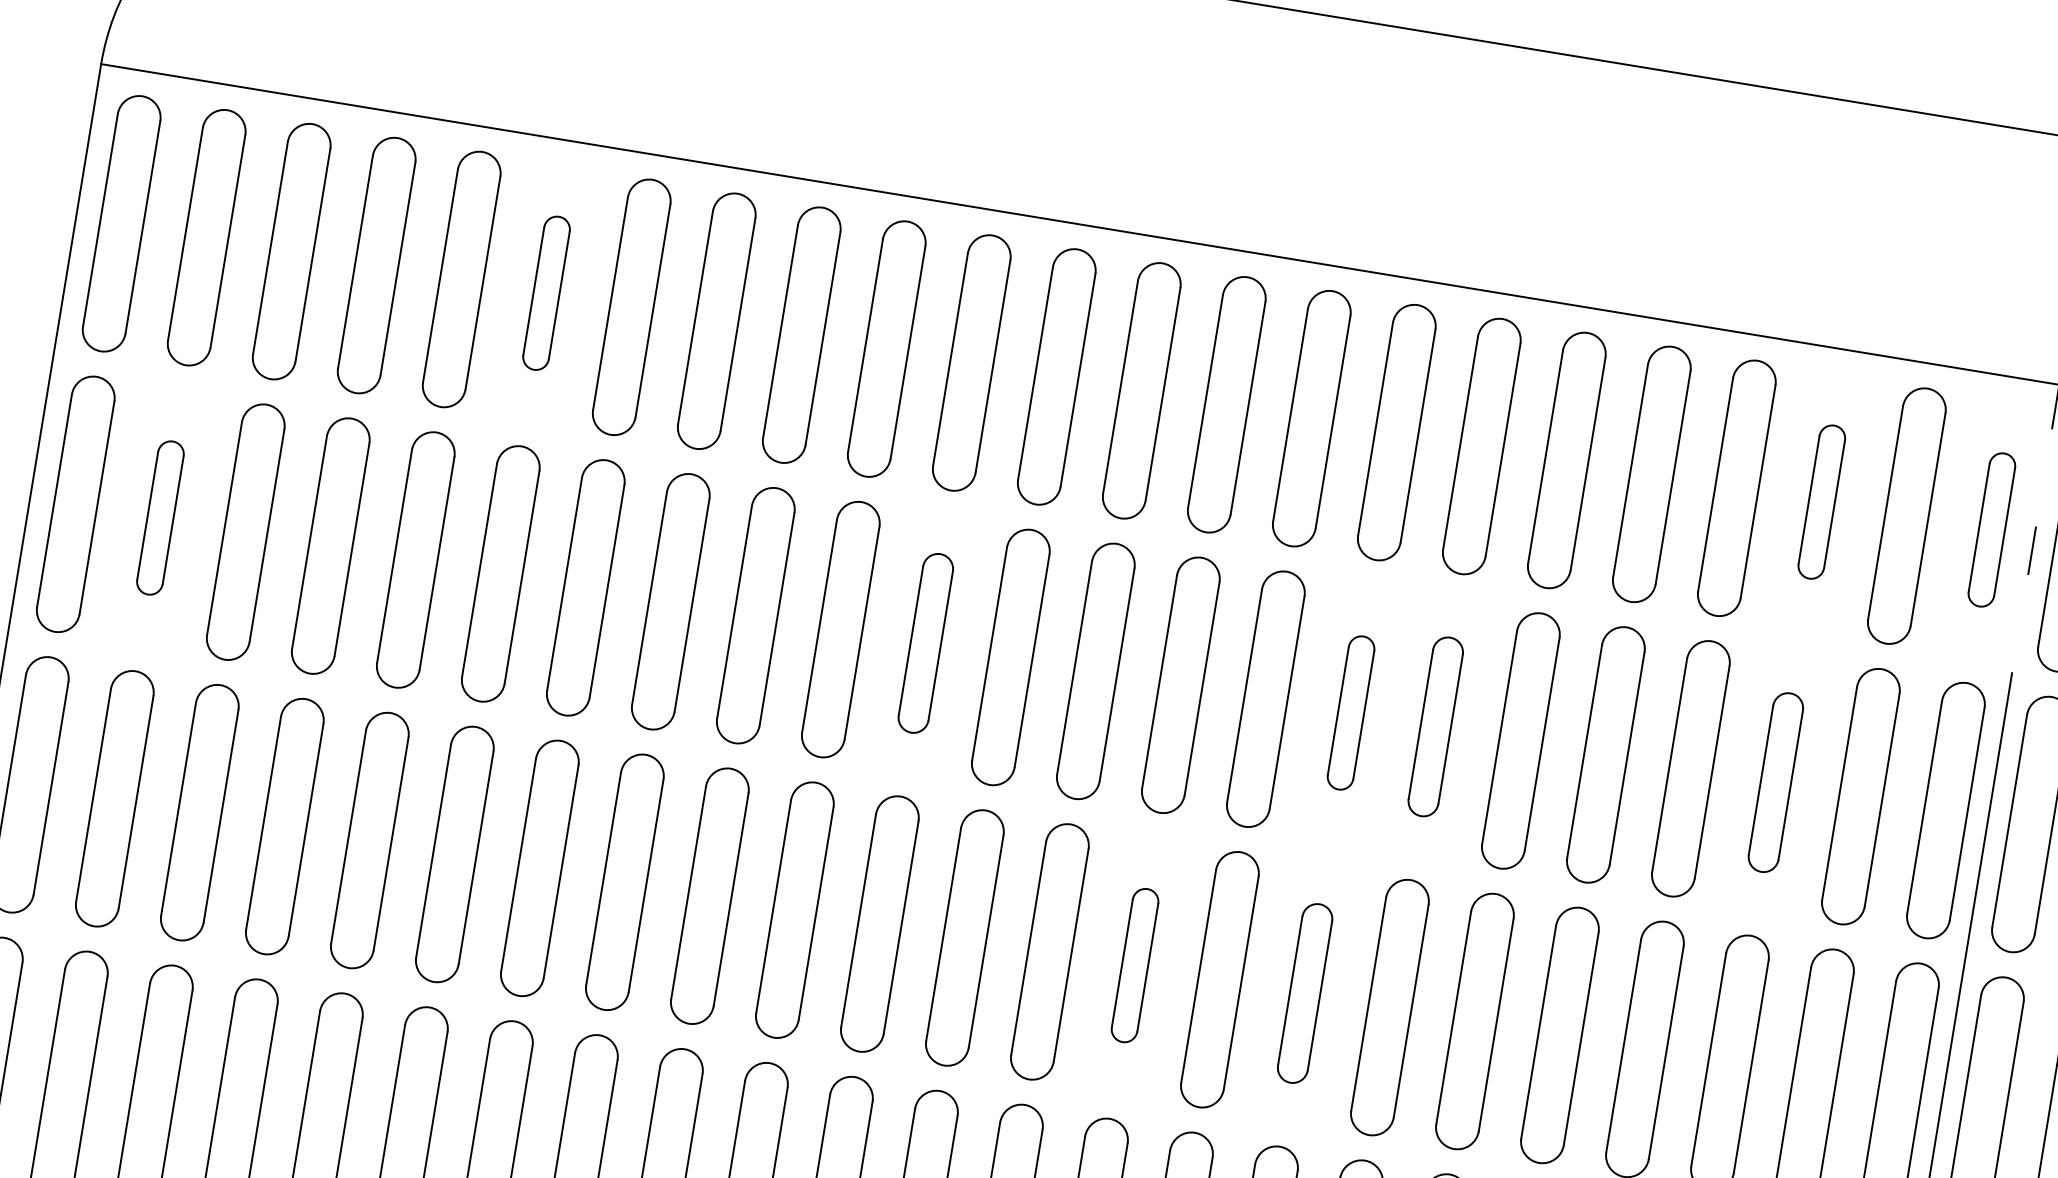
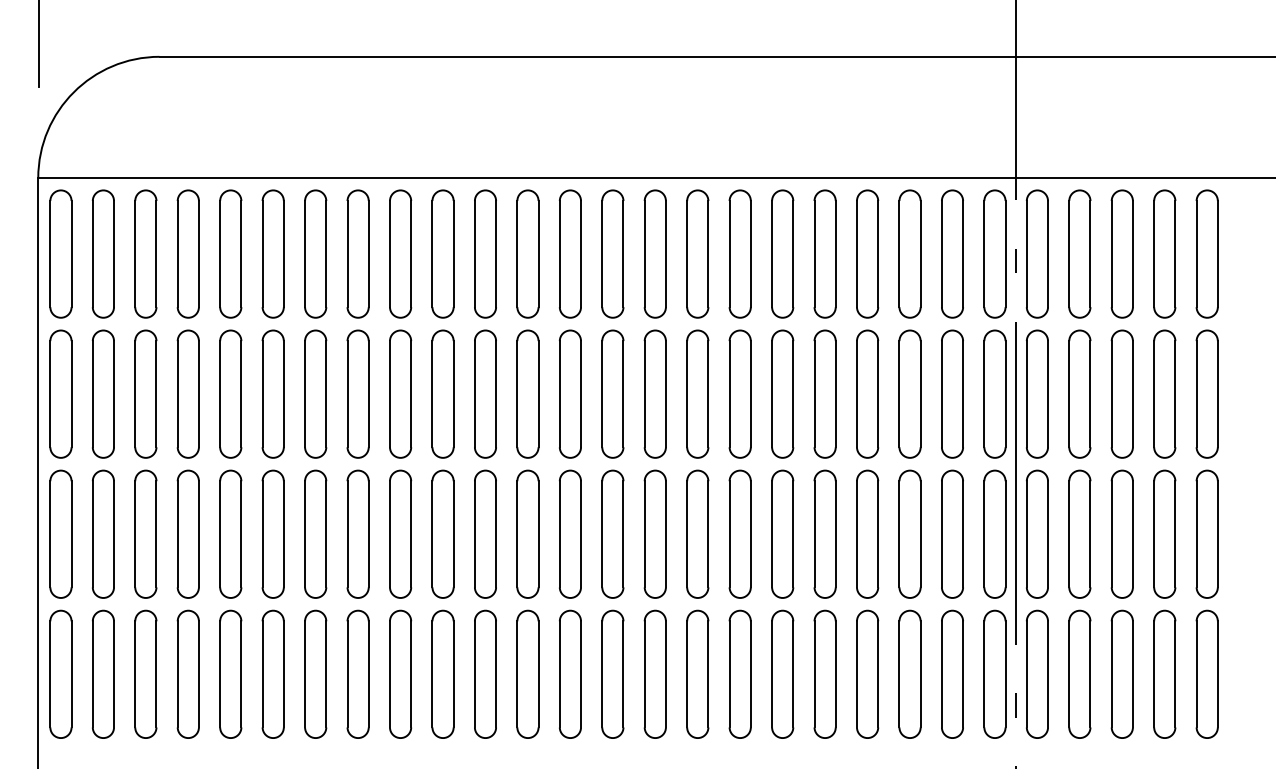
part: (545, 291) -> (272, 253), size x1.67
part: (1820, 500) -> (909, 253), size x1.67
part: (159, 516) -> (102, 393), size x1.67
part: (1991, 528) -> (994, 253), size x1.67
part: (926, 642) -> (485, 393), size x1.43
part: (1350, 711) -> (697, 393), size x1.67
part: (1434, 725) -> (739, 393), size x1.43
part: (1775, 781) -> (909, 393), size x1.43
part: (1134, 964) -> (612, 533), size x1.67
part: (1304, 991) -> (697, 533), size x1.43

